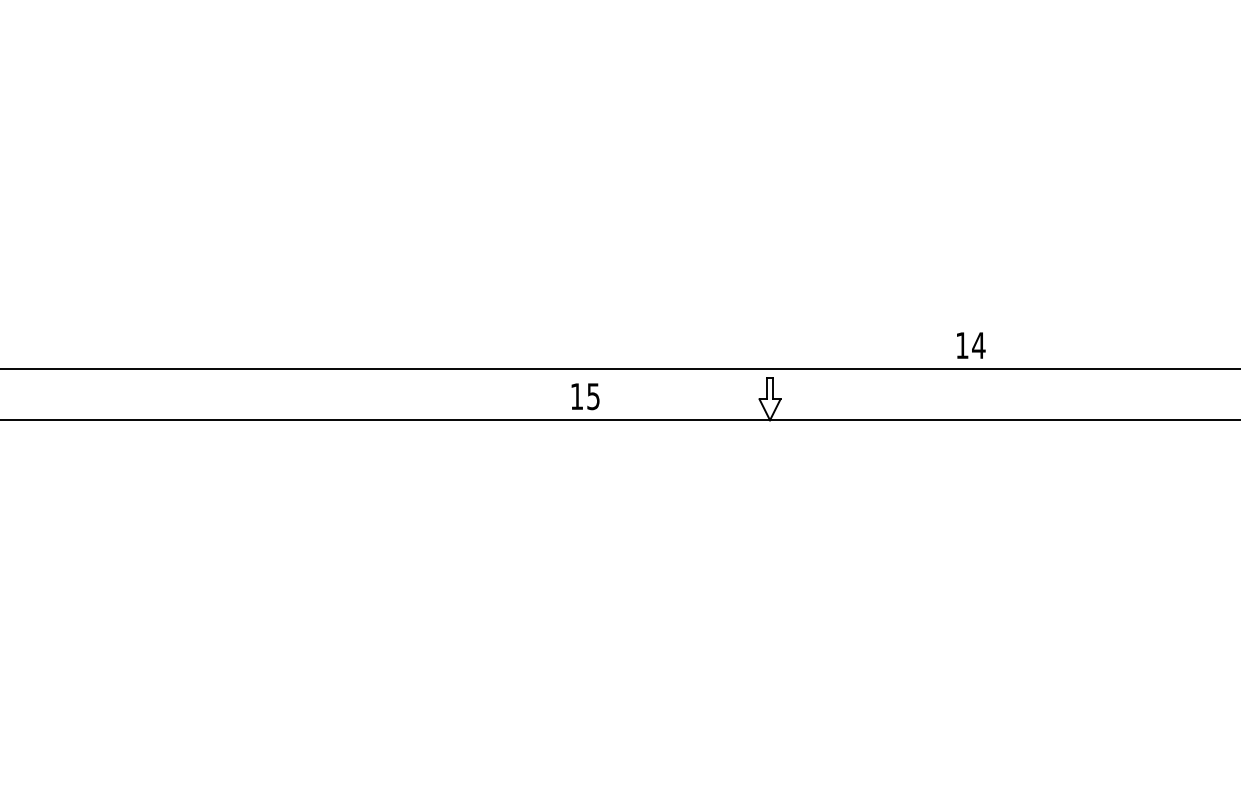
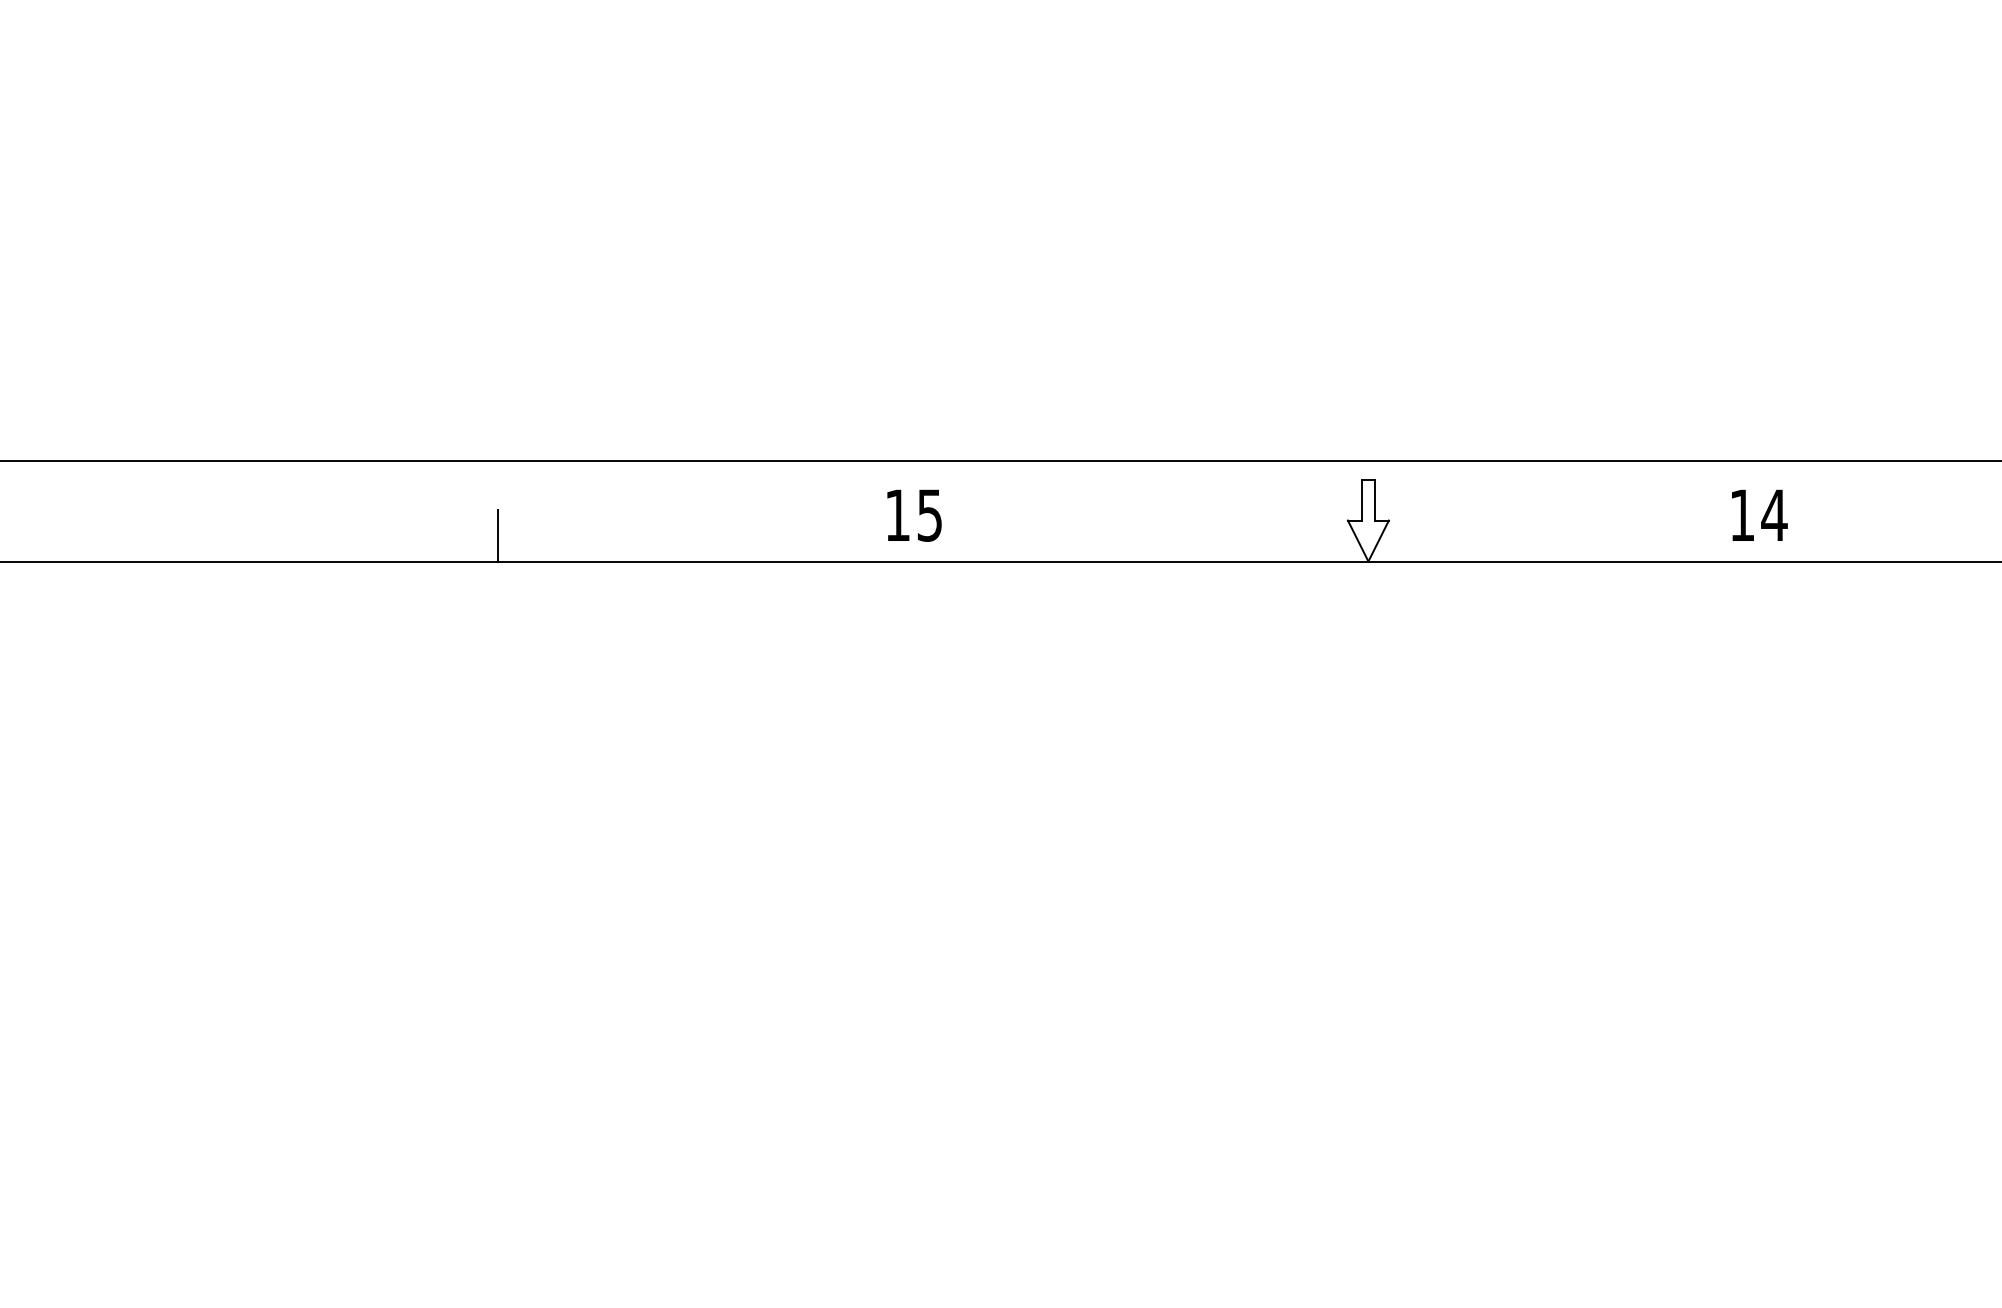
text: (971, 345) -> (1760, 515), moved
text: (585, 396) -> (914, 515), moved
line: (322, 406) -> (498, 534), added

